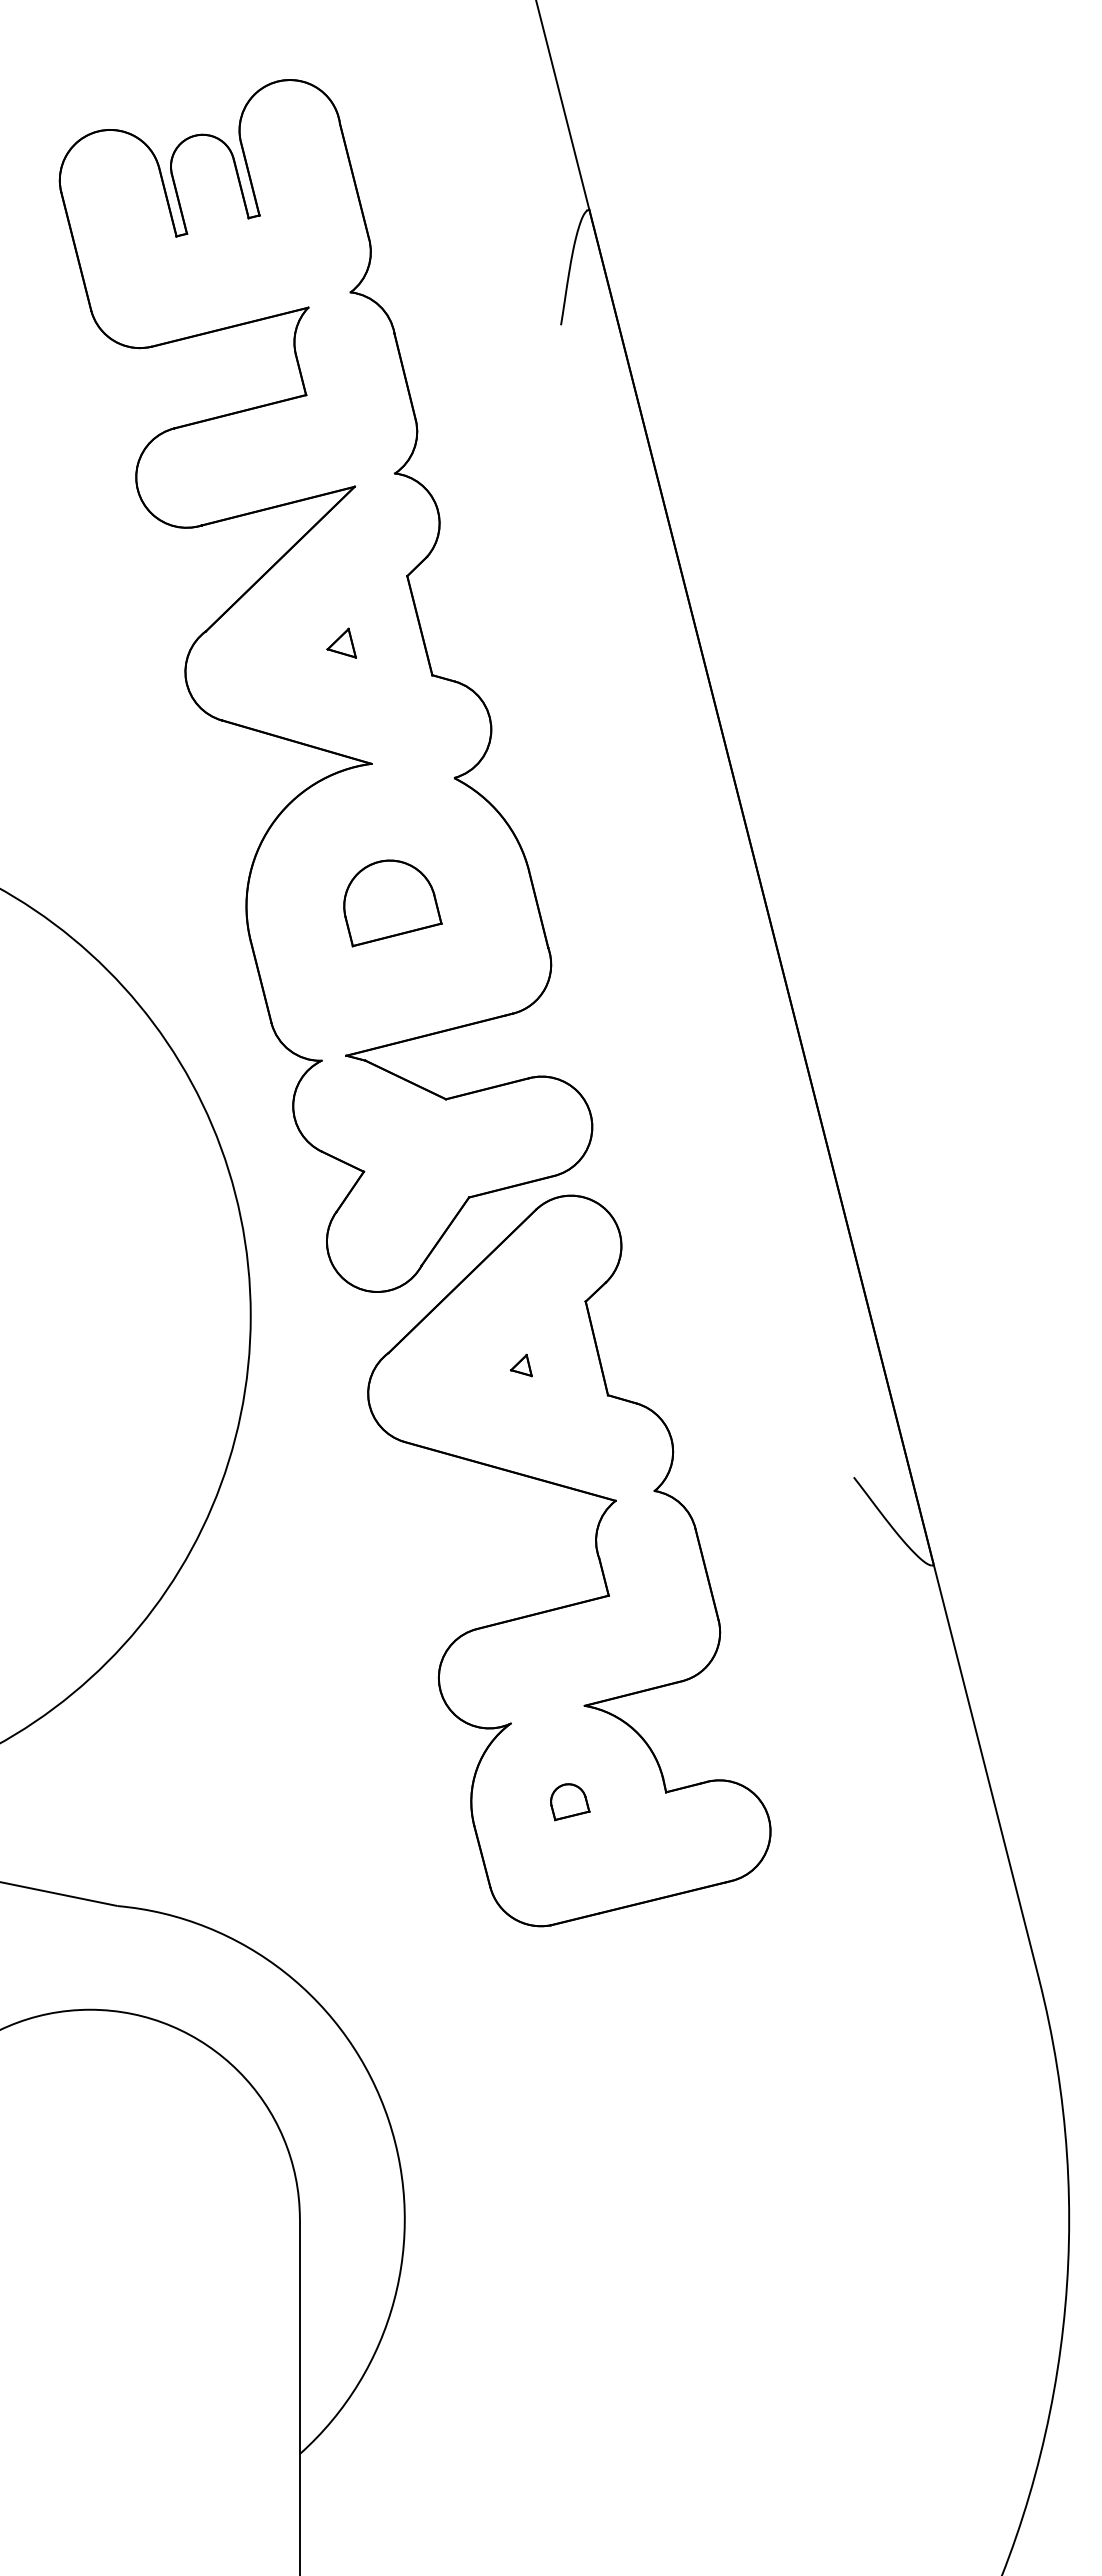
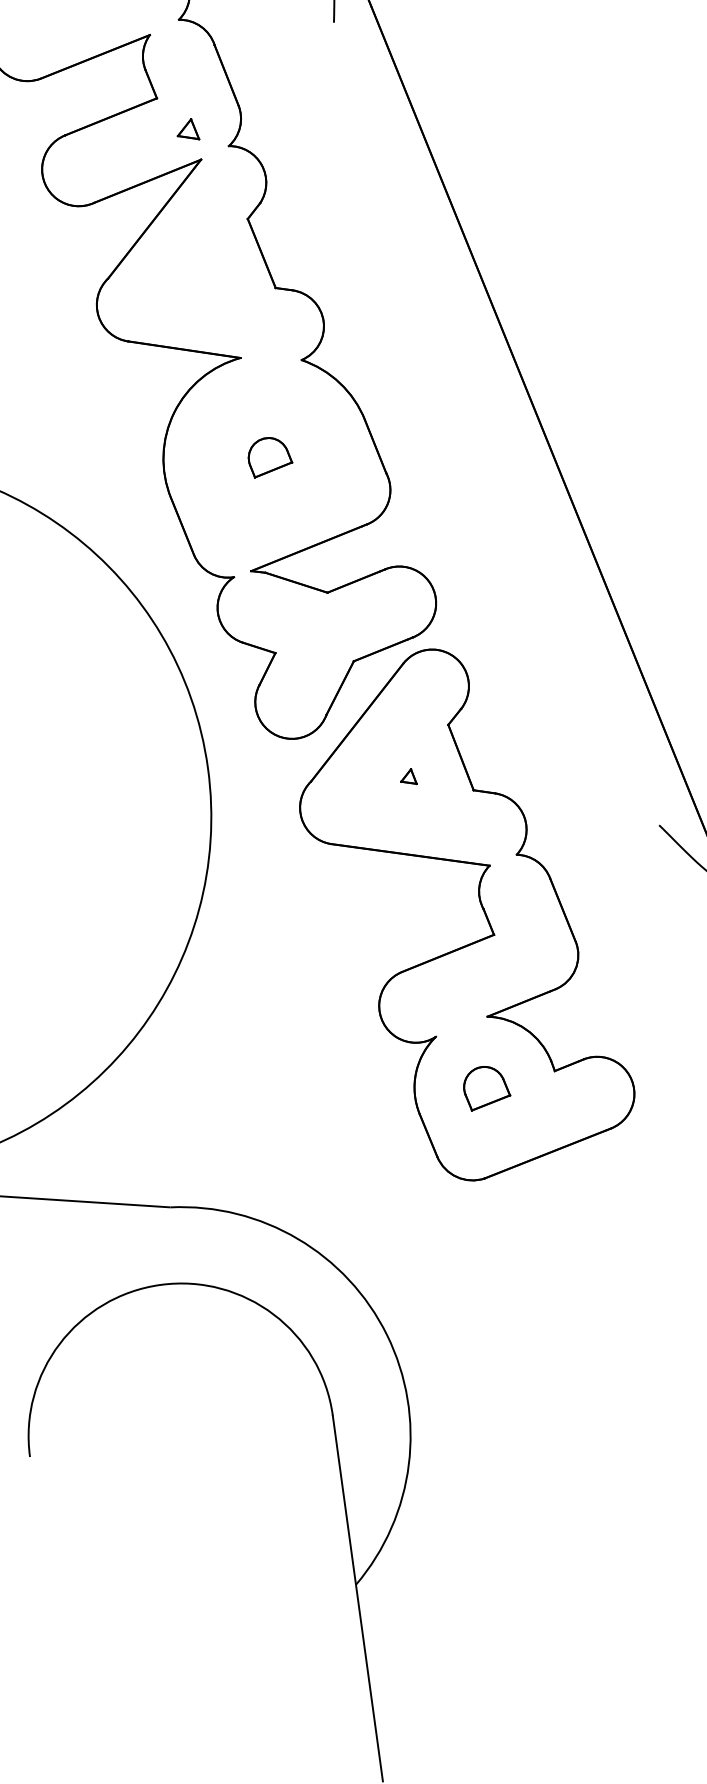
part: (341, 642) -> (187, 129), moved
part: (392, 903) -> (269, 456), size x0.6
part: (570, 1802) -> (486, 1087), size x1.6

